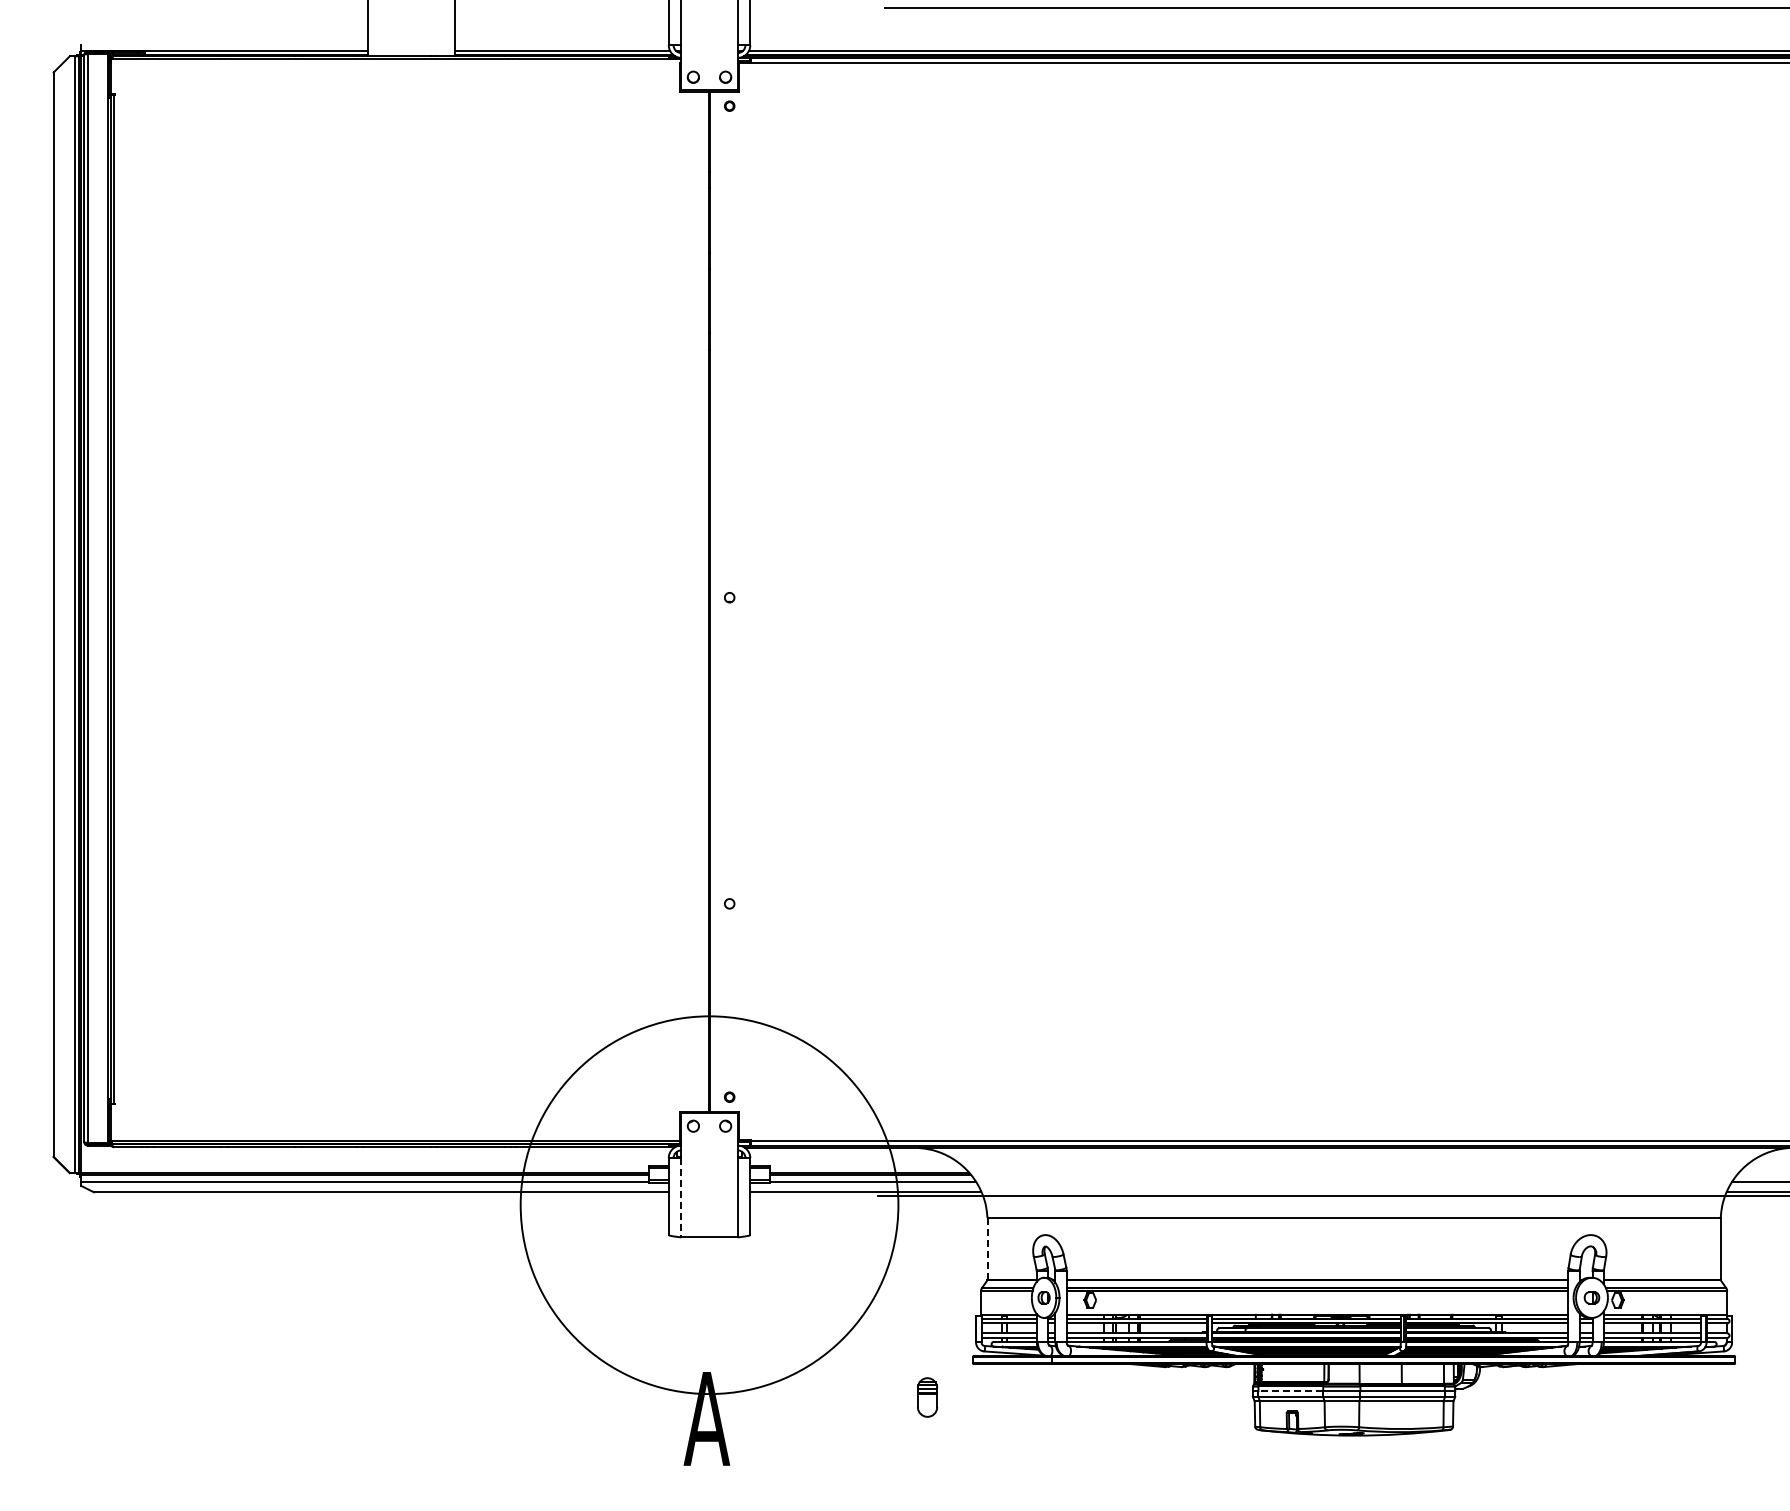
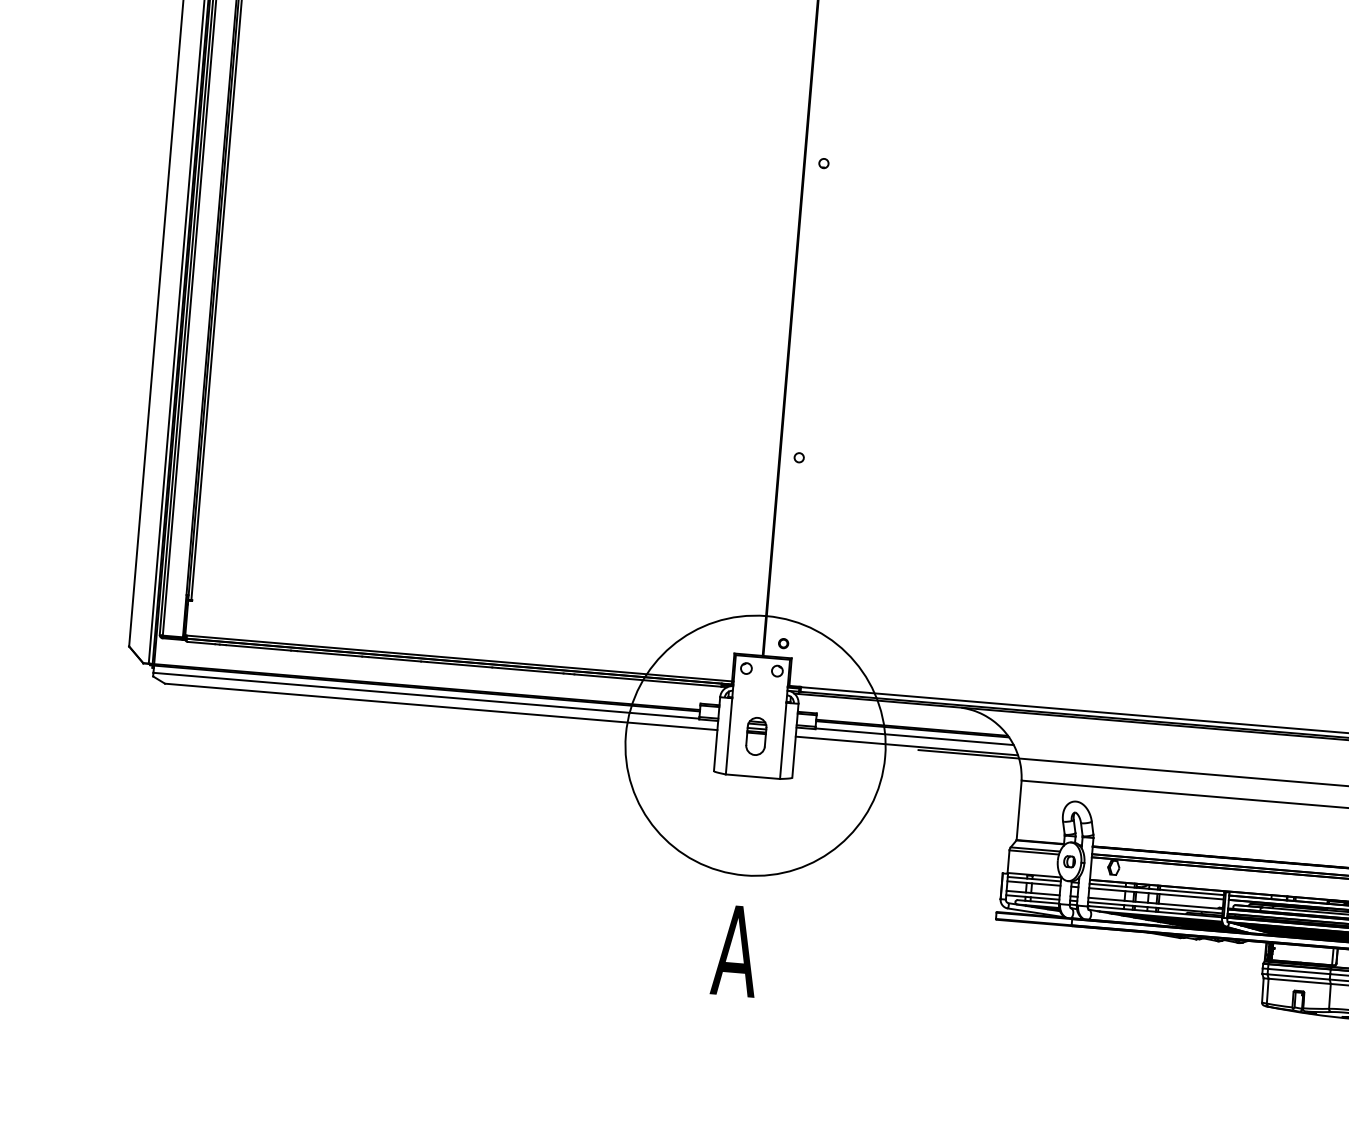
line: (681, 1197) -> (729, 736), dashed -> solid
circle: (709, 1205) -> (755, 746), size x0.71
line: (987, 1249) -> (1019, 810), dashed -> solid
line: (1290, 1391) -> (1298, 971), dashed -> solid
part: (927, 1397) -> (756, 736), moved

